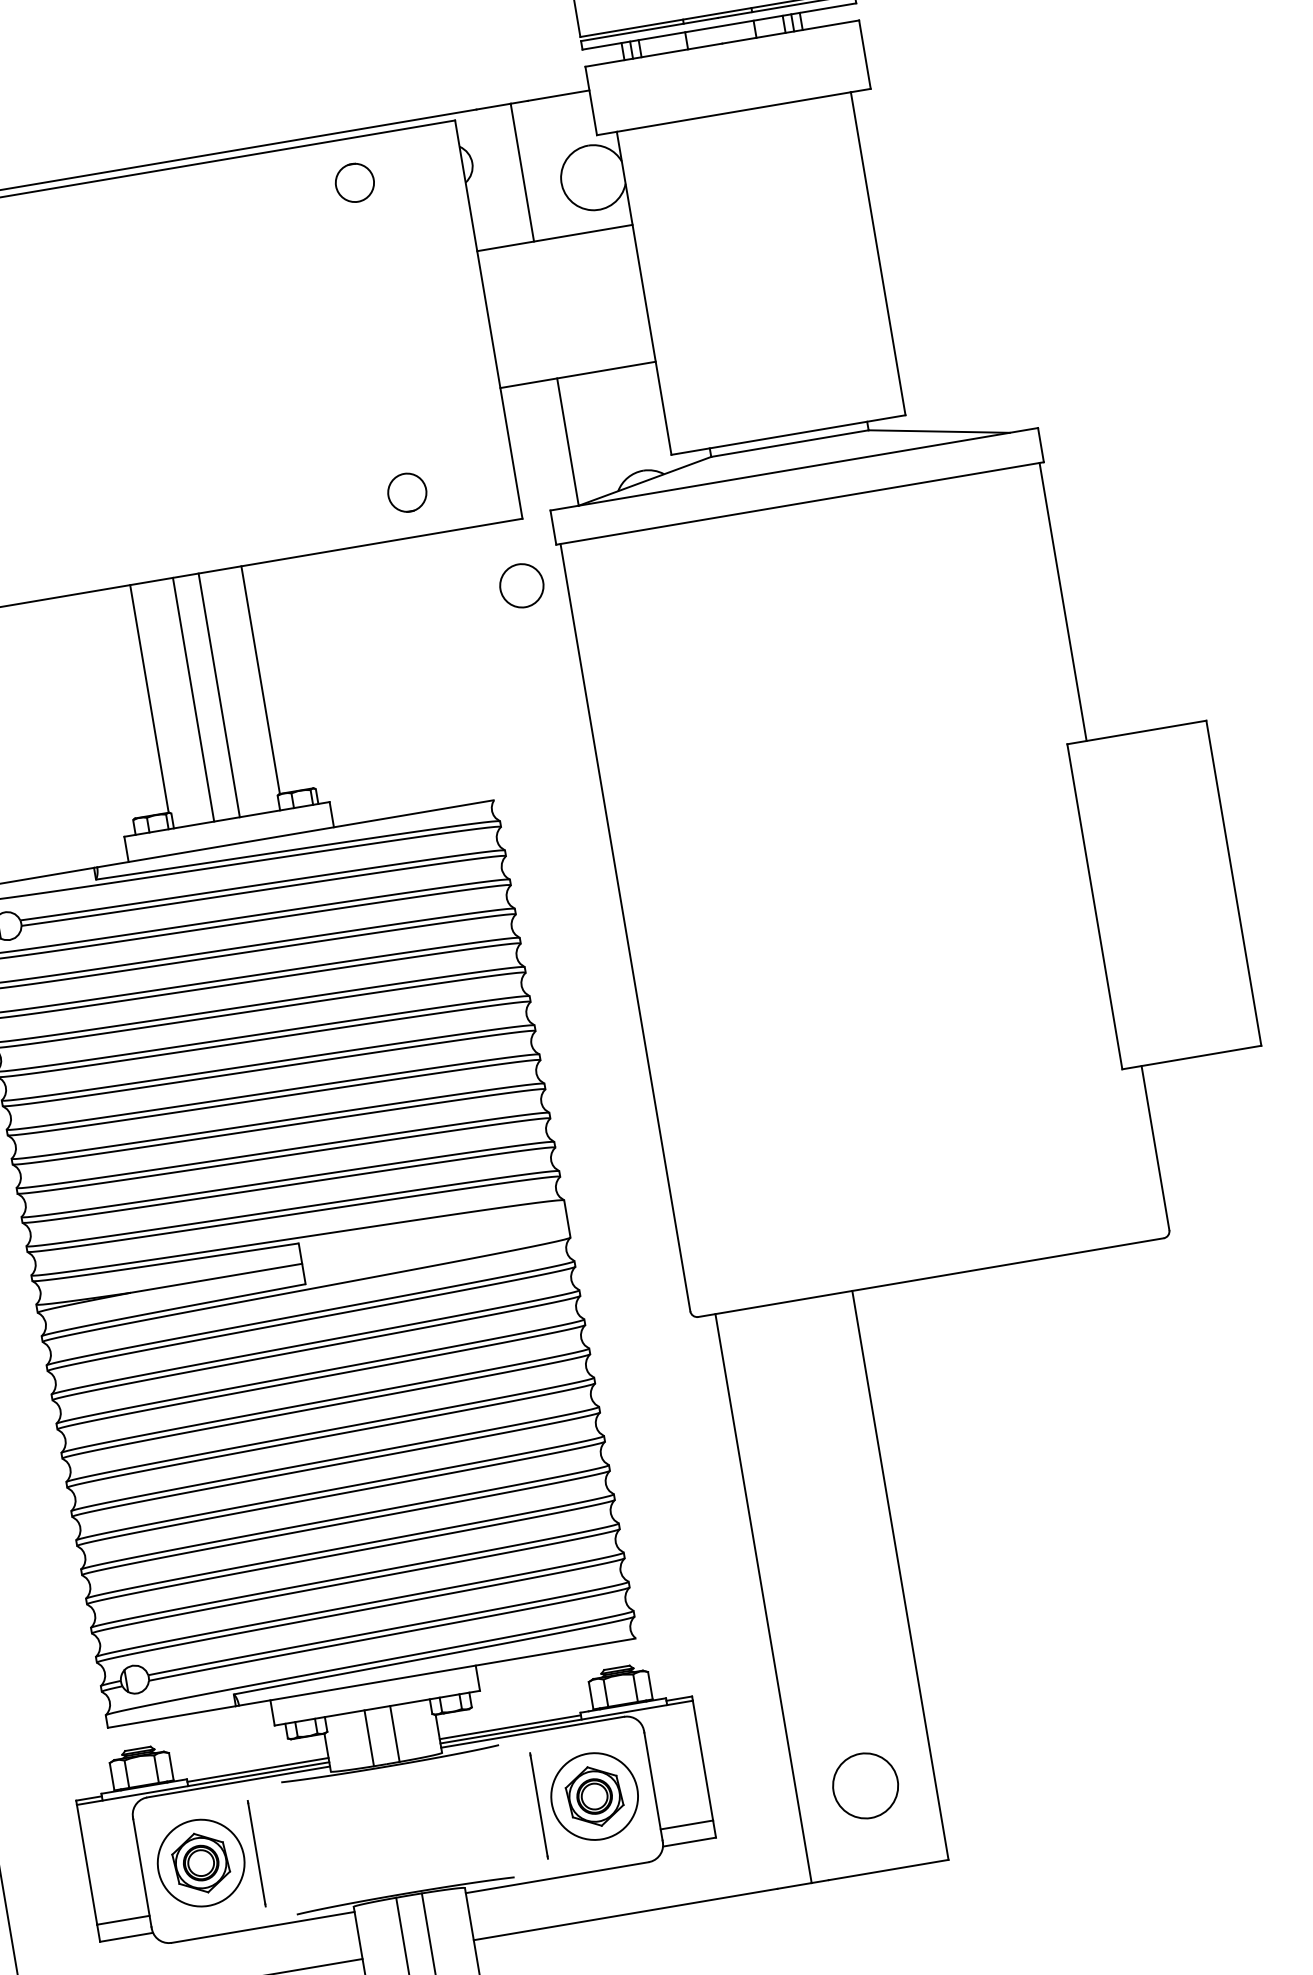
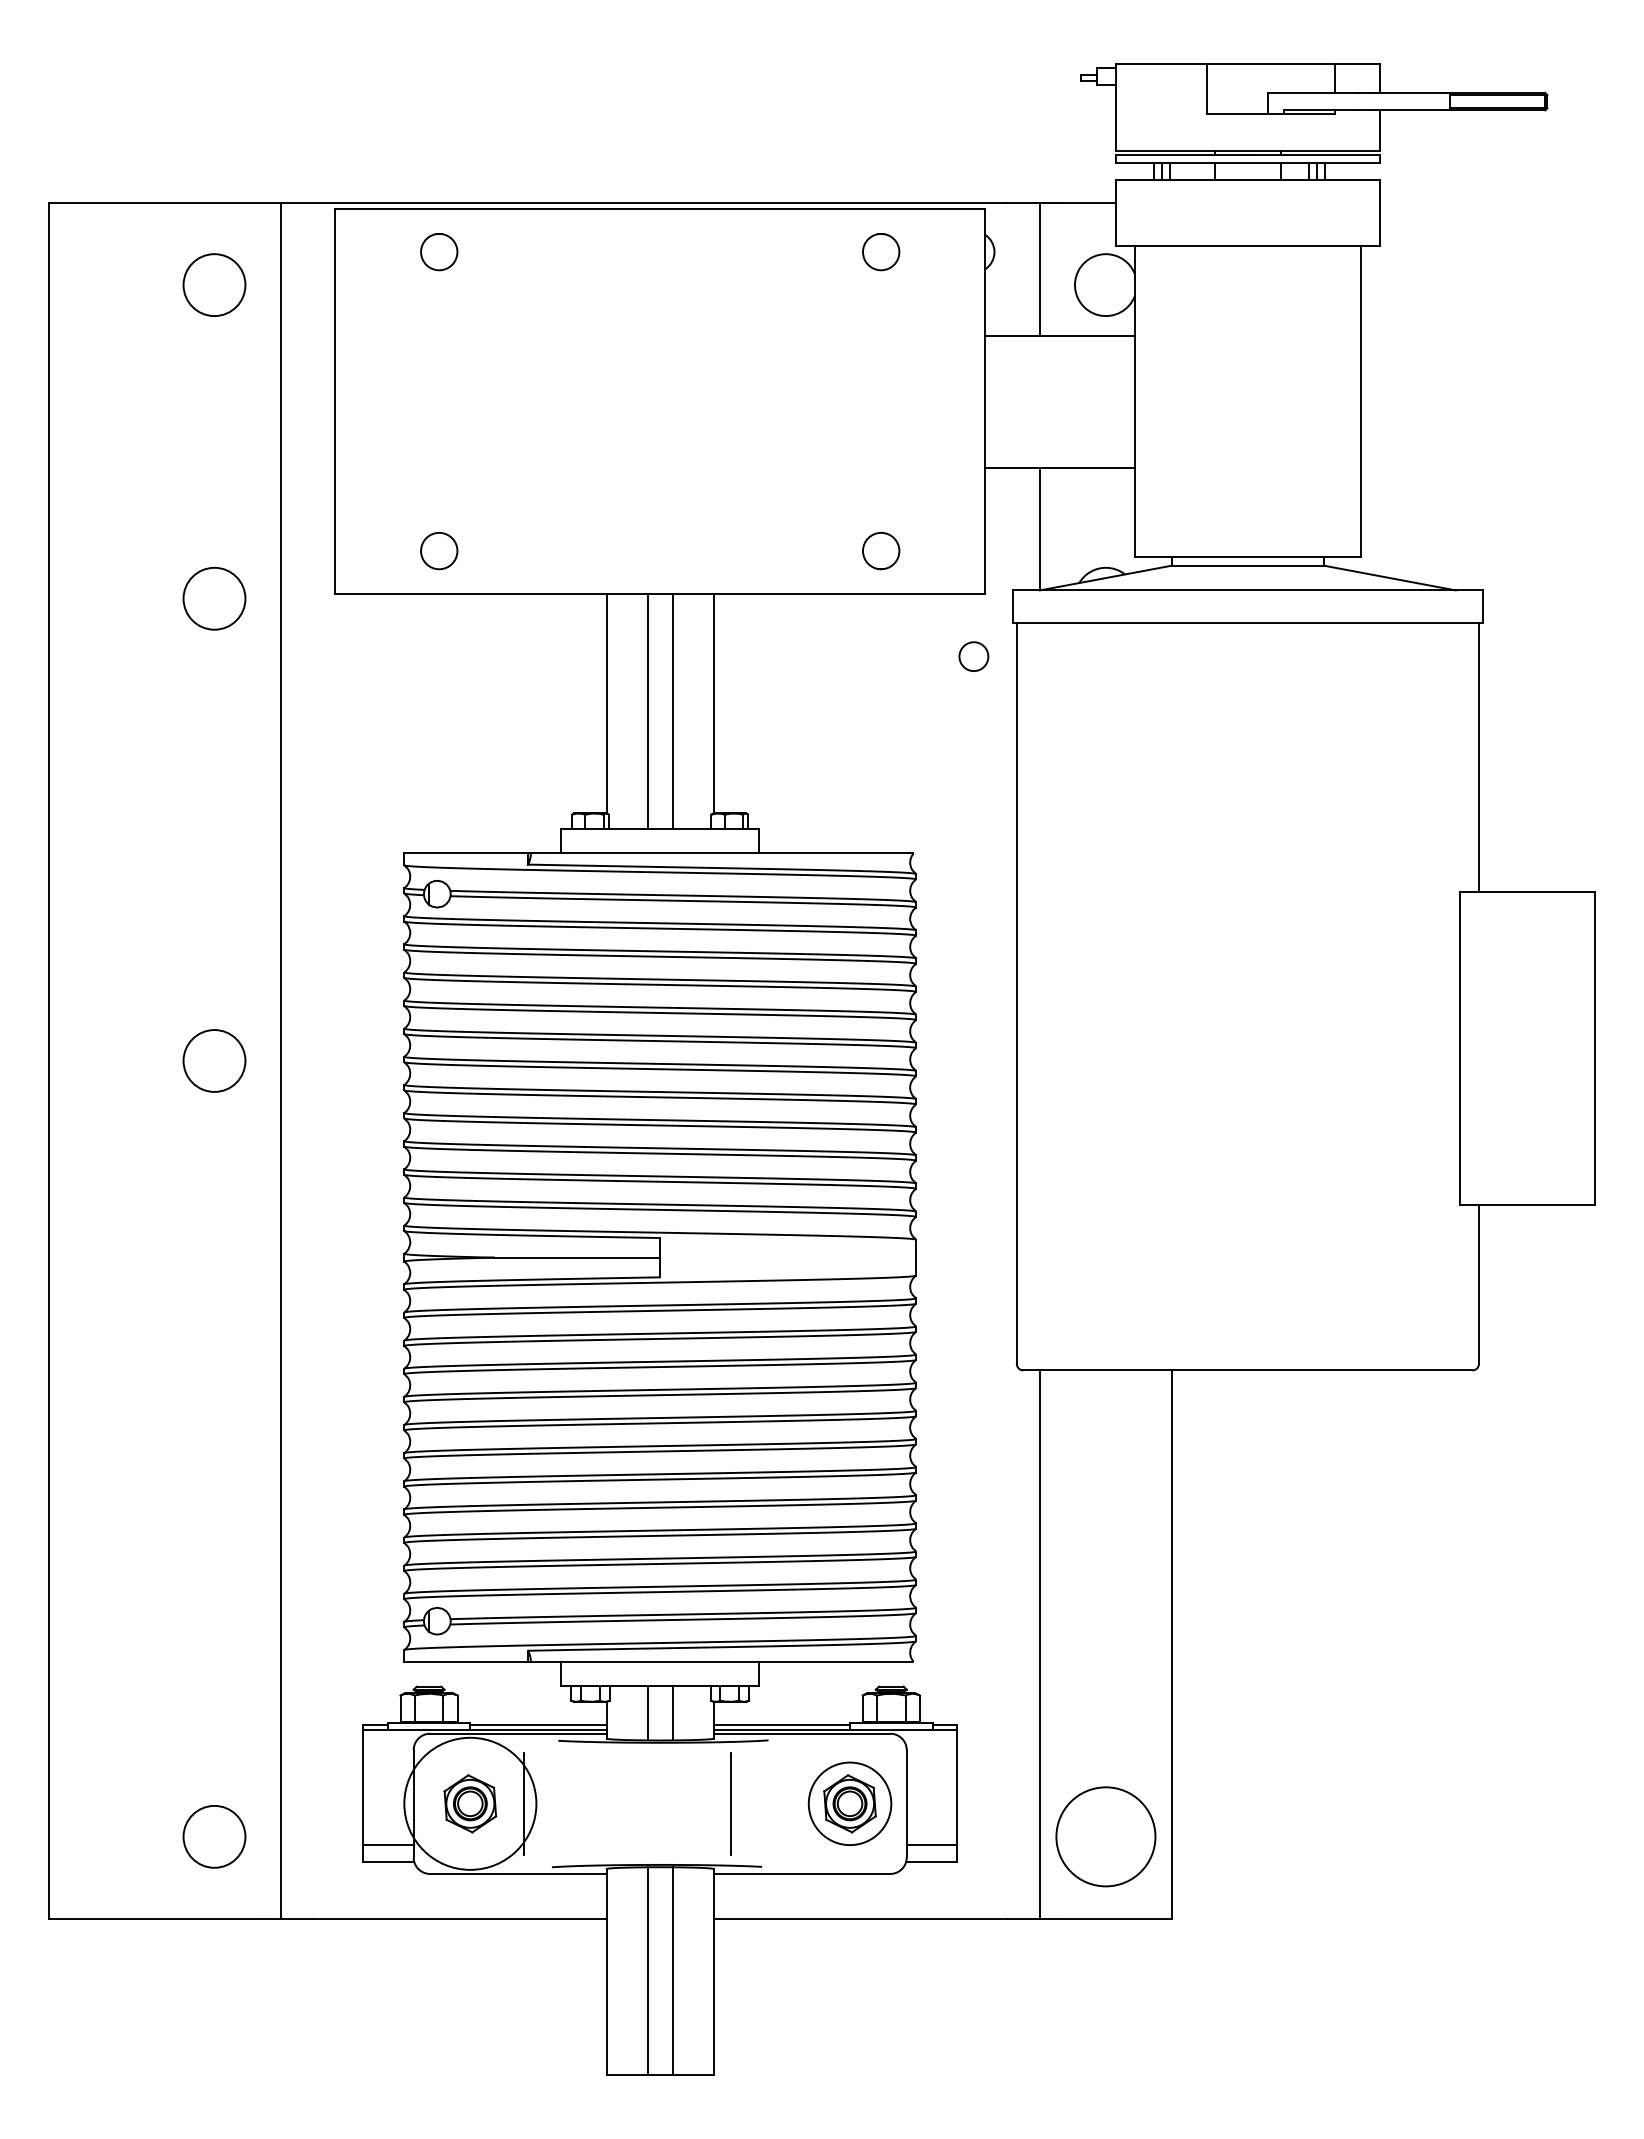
circle: (521, 585) -> (973, 656), size x0.7
circle: (865, 1785) -> (1105, 1836), size x1.6
line: (538, 1805) -> (730, 1803), moved
circle: (201, 1862) -> (470, 1803), size x1.6

